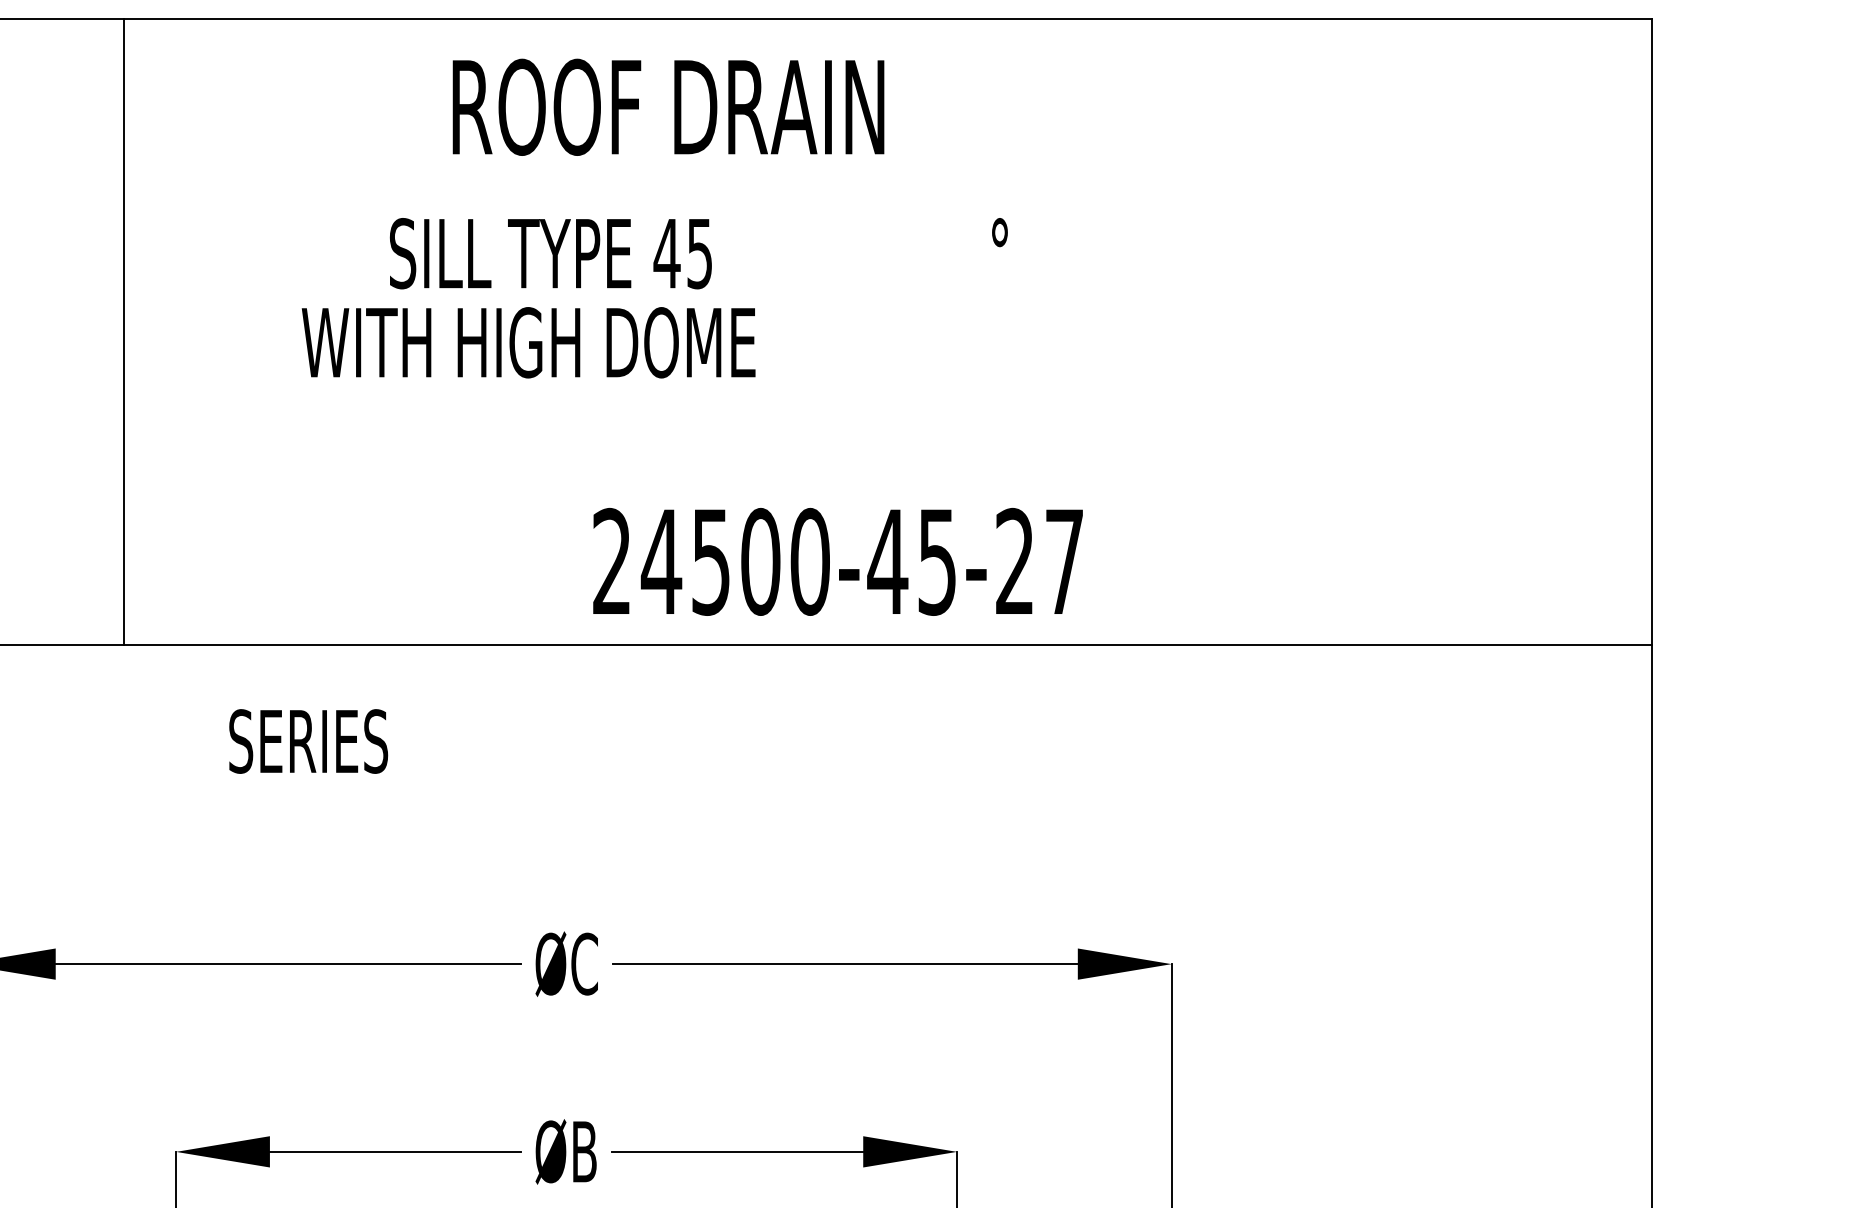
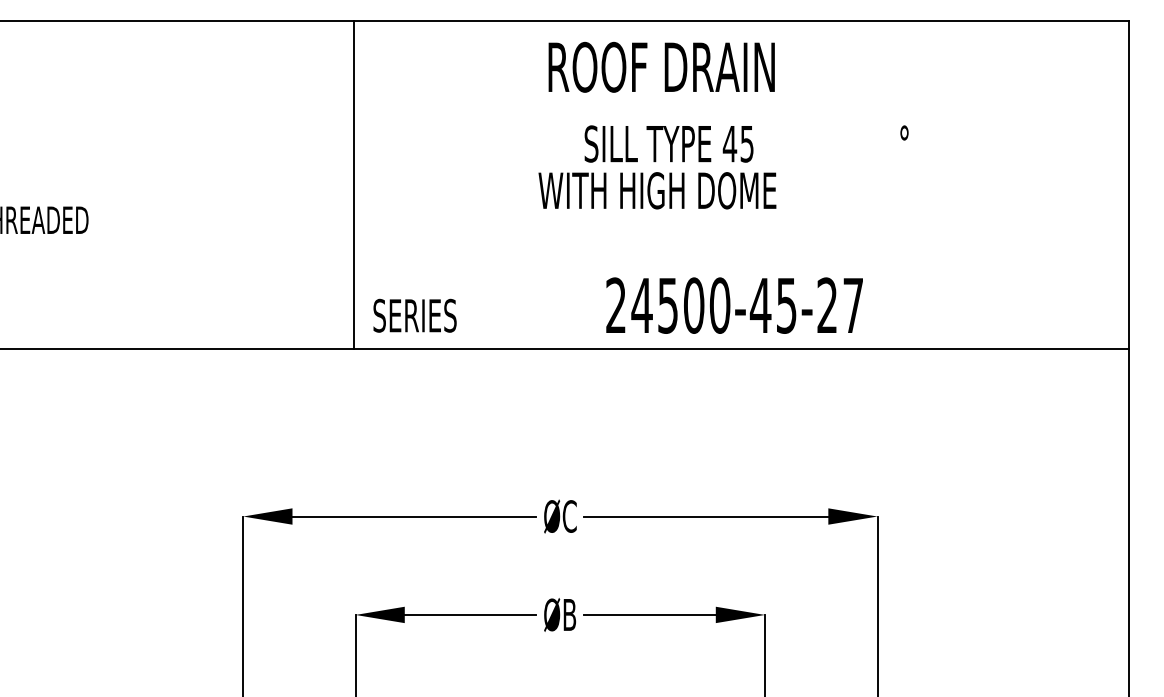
text: (668, 105) -> (661, 66), moved
text: (654, 298) -> (723, 167), moved
line: (124, 332) -> (354, 185), moved
text: (837, 561) -> (734, 305), moved
text: (307, 740) -> (414, 315), moved

